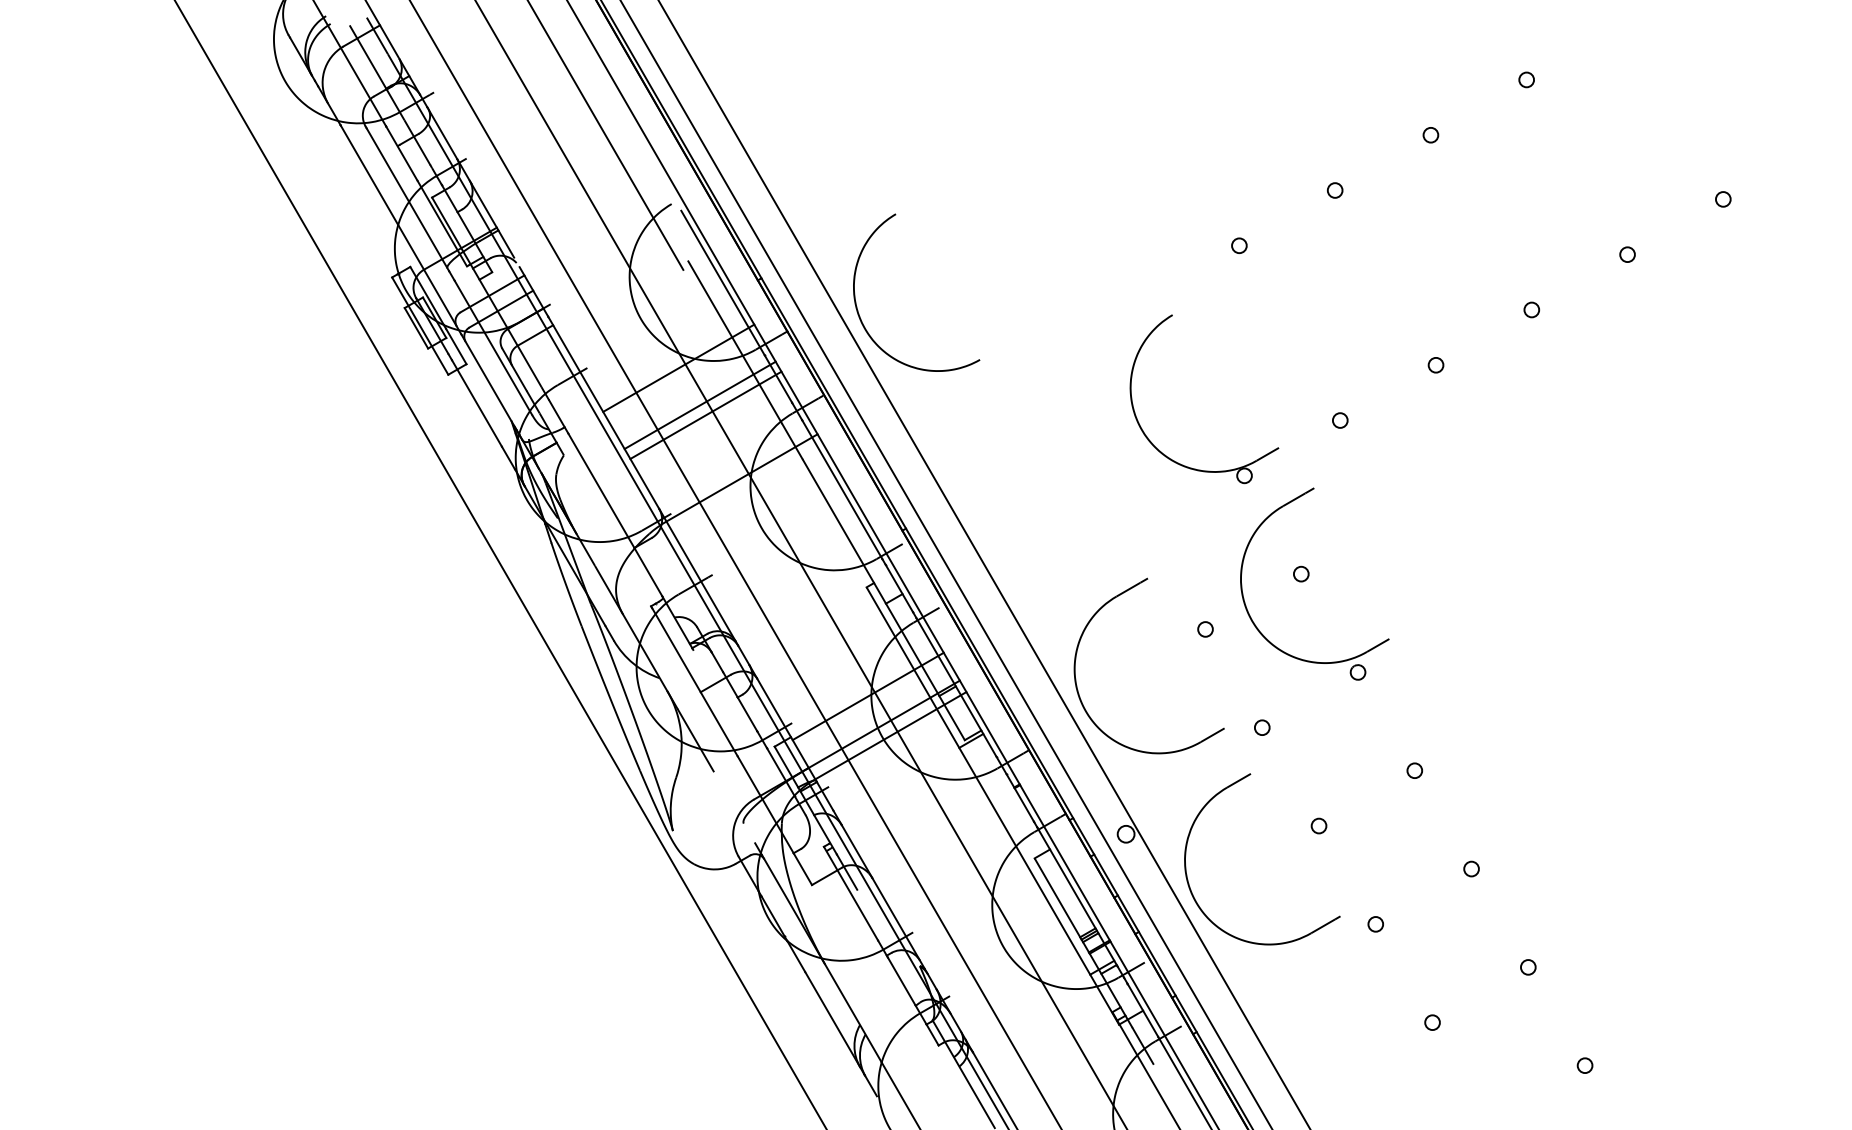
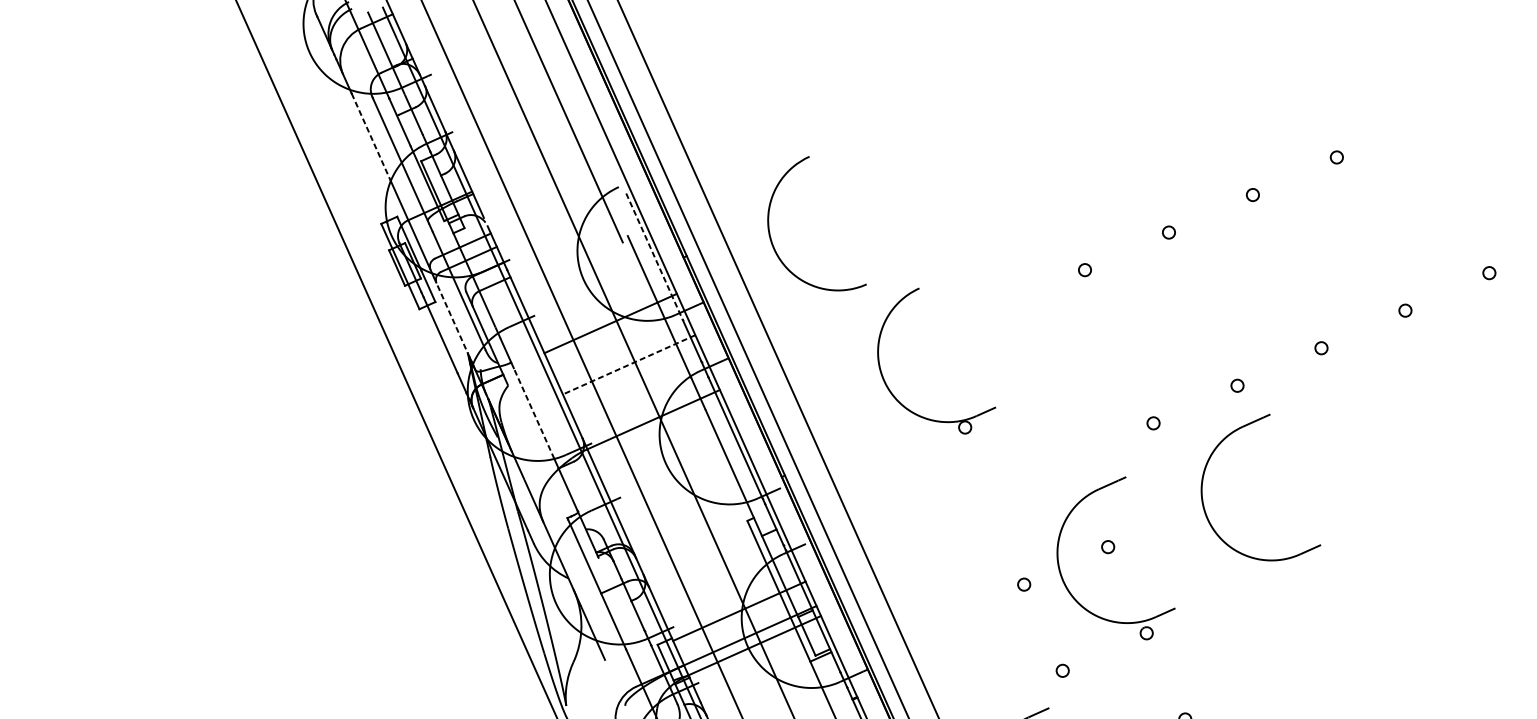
line: (369, 175) -> (371, 137), solid -> dashed
line: (723, 283) -> (654, 257), solid -> dashed
curve: (857, 306) -> (769, 229), moved
line: (489, 382) -> (452, 319), solid -> dashed
line: (699, 405) -> (624, 356), removed
line: (705, 415) -> (628, 364), solid -> dashed
part: (1160, 450) -> (897, 399), moved
line: (598, 485) -> (534, 413), solid -> dashed
part: (1081, 639) -> (1210, 459), moved

